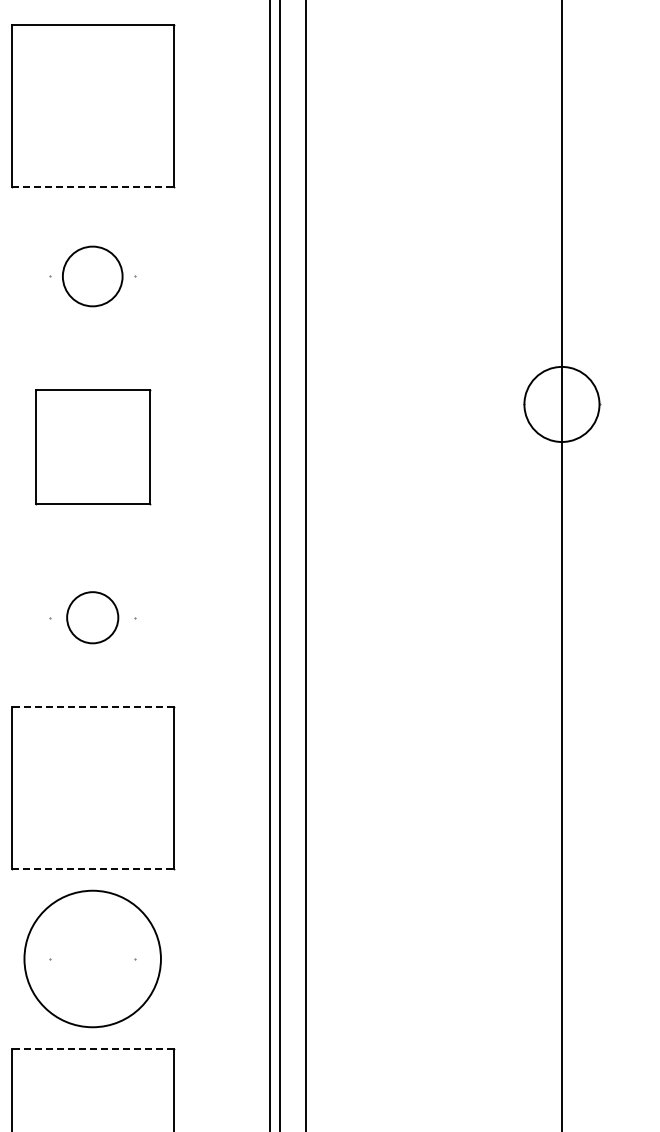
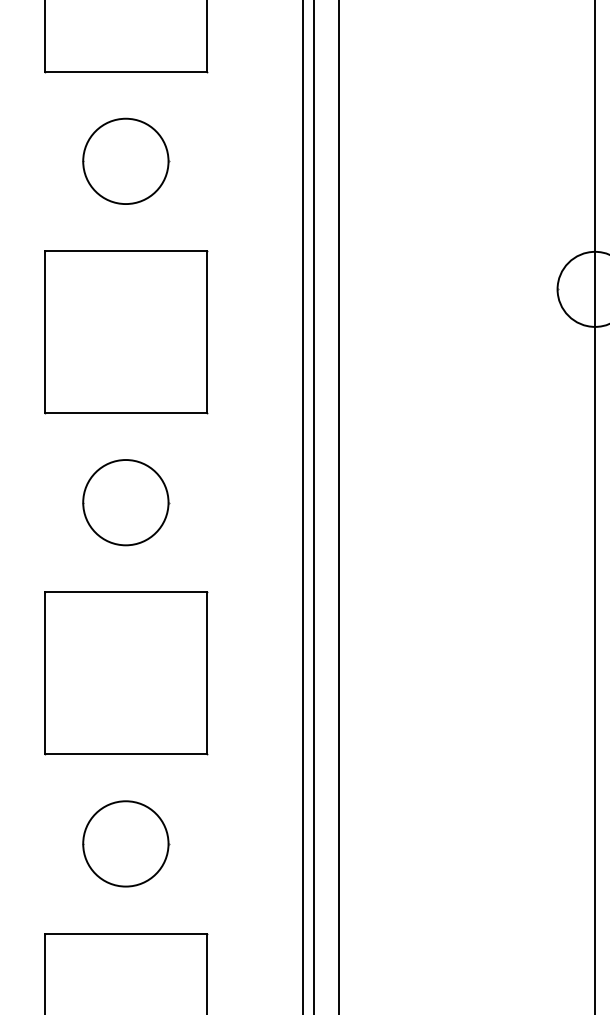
line: (93, 186) -> (126, 71), dashed -> solid
circle: (92, 276) -> (125, 161), size x1.43
part: (93, 447) -> (126, 332), size x1.43
circle: (92, 617) -> (125, 502), size x1.67
line: (92, 707) -> (125, 592), dashed -> solid
line: (93, 869) -> (126, 754), dashed -> solid
circle: (92, 958) -> (125, 843), size x0.62
line: (92, 1048) -> (125, 933), dashed -> solid

